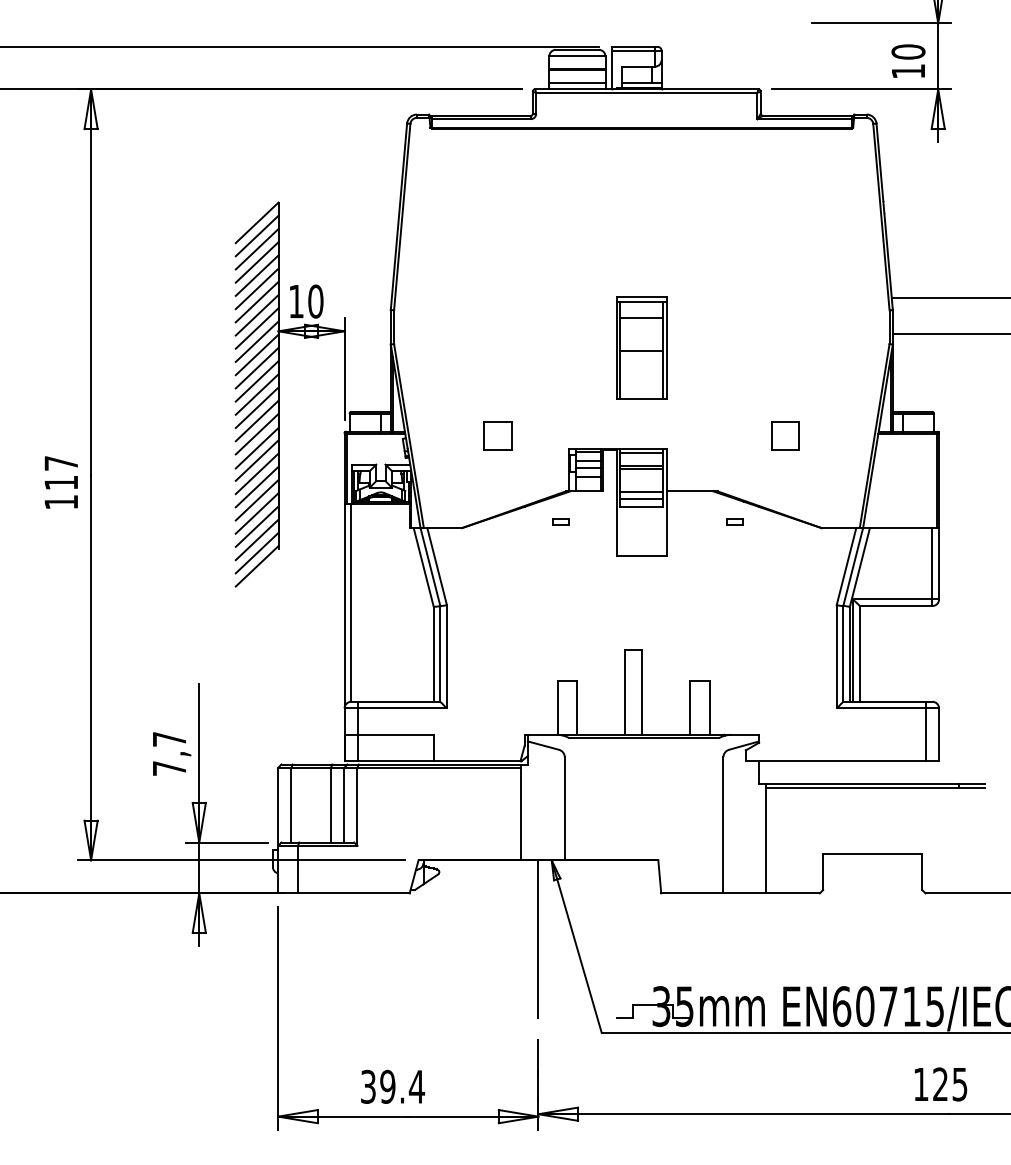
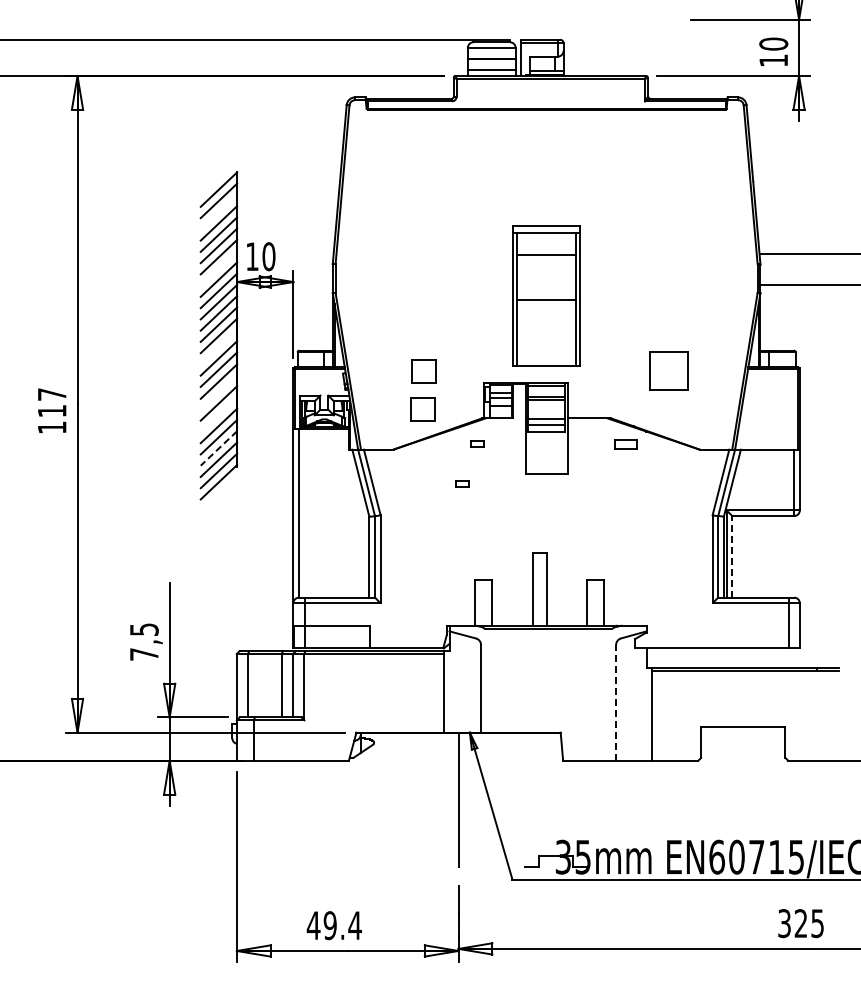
line: (256, 248) -> (218, 211), removed
line: (256, 315) -> (218, 268), removed
part: (641, 348) -> (546, 296), size x1.6
line: (256, 406) -> (218, 346), removed
part: (784, 436) -> (668, 371), size x1.6
line: (256, 459) -> (218, 391), removed
part: (496, 480) -> (422, 409), added
line: (256, 486) -> (218, 414), removed
part: (734, 520) -> (625, 443), size x1.6
line: (256, 526) -> (218, 448), solid -> dashed
part: (543, 567) -> (462, 483), added
line: (860, 653) -> (732, 556), solid -> dashed
text: (169, 739) -> (144, 629), 7,7 -> 7,5
line: (723, 824) -> (616, 702), solid -> dashed
text: (921, 1084) -> (784, 923), 125 -> 325
text: (368, 1086) -> (313, 925), 39.4 -> 49.4

